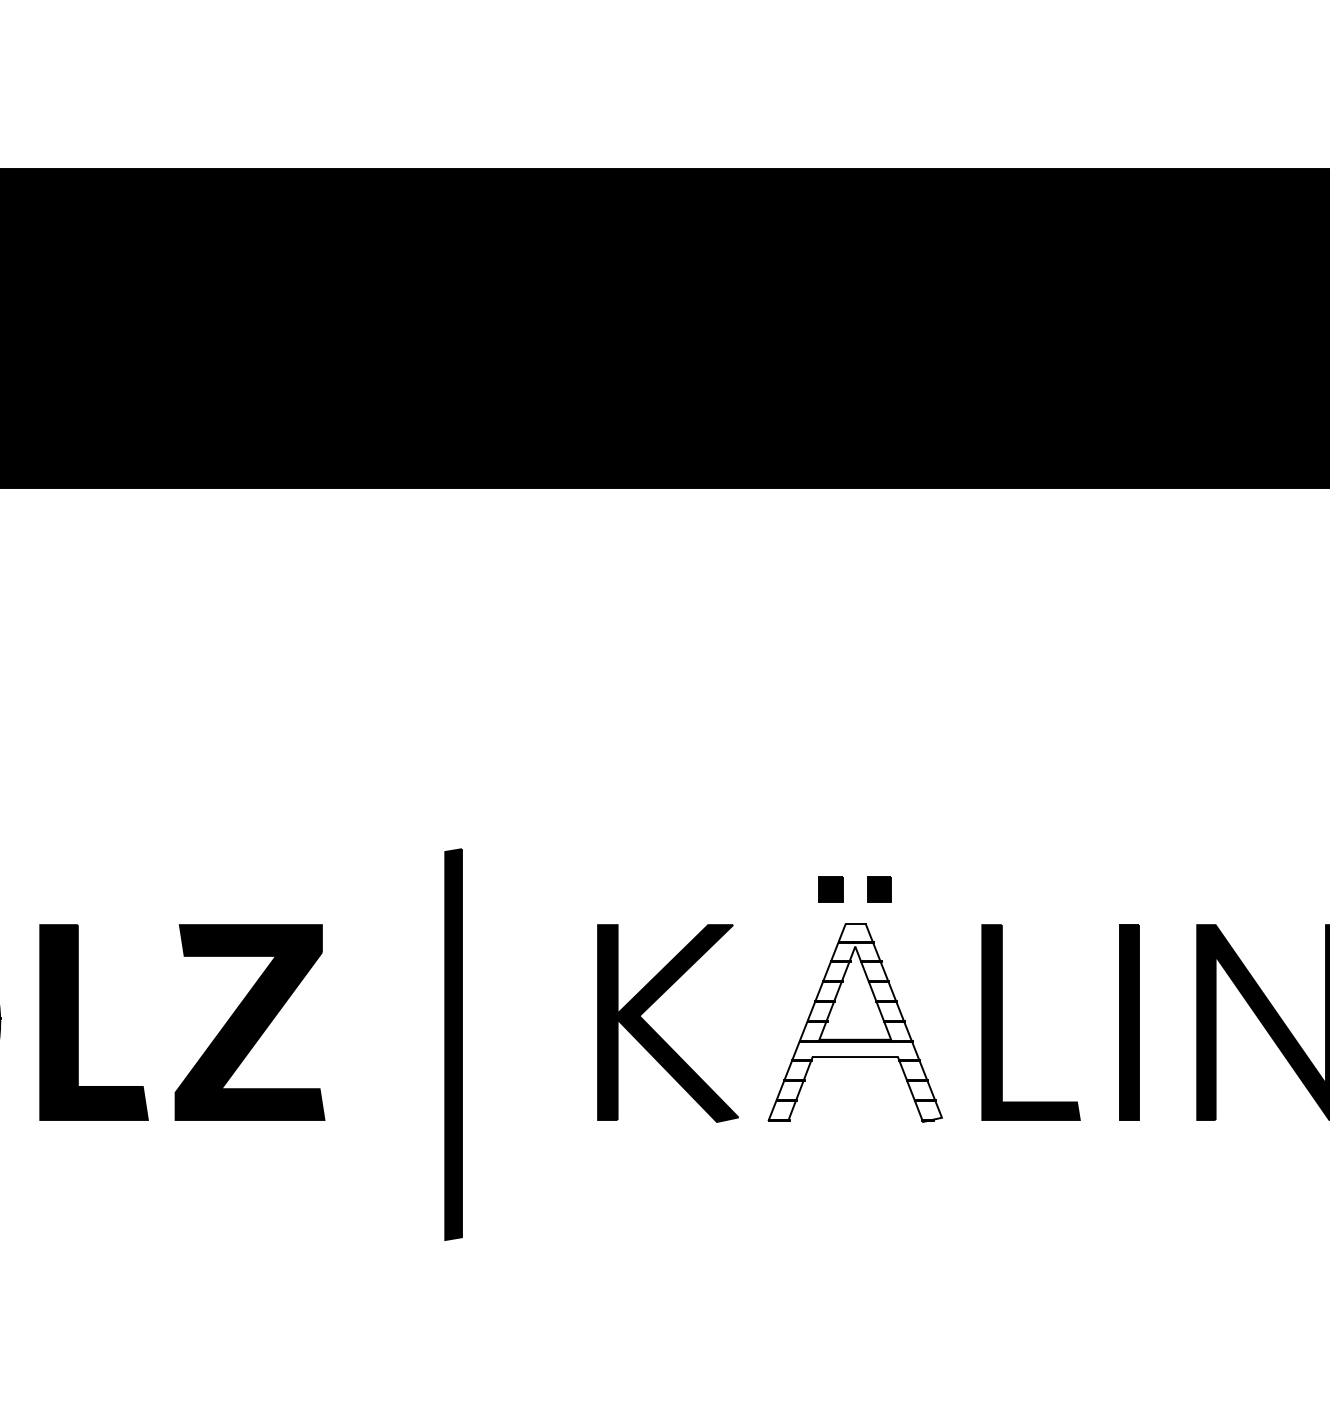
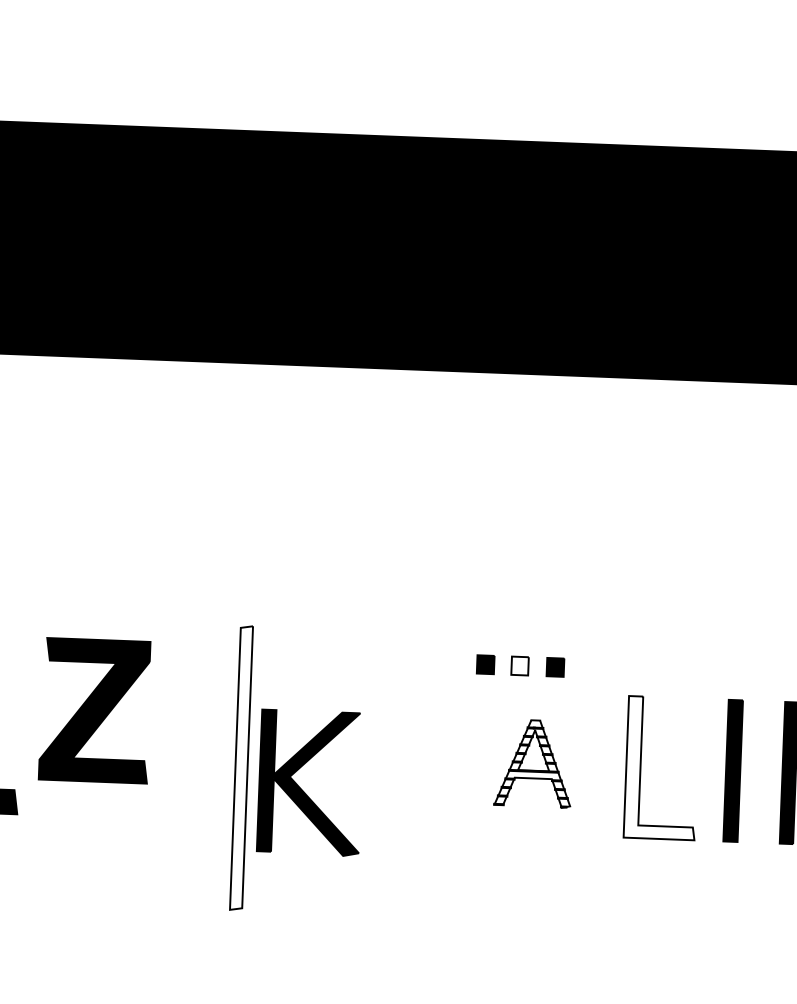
part: (783, 889) -> (485, 664), added
fill: (830, 889) -> (519, 665), removed
part: (249, 1022) -> (95, 710), moved
part: (854, 1022) -> (533, 763), size x0.6
fill: (1030, 1022) -> (661, 768), removed
part: (657, 1033) -> (302, 789), moved
fill: (453, 1044) -> (241, 768), removed

